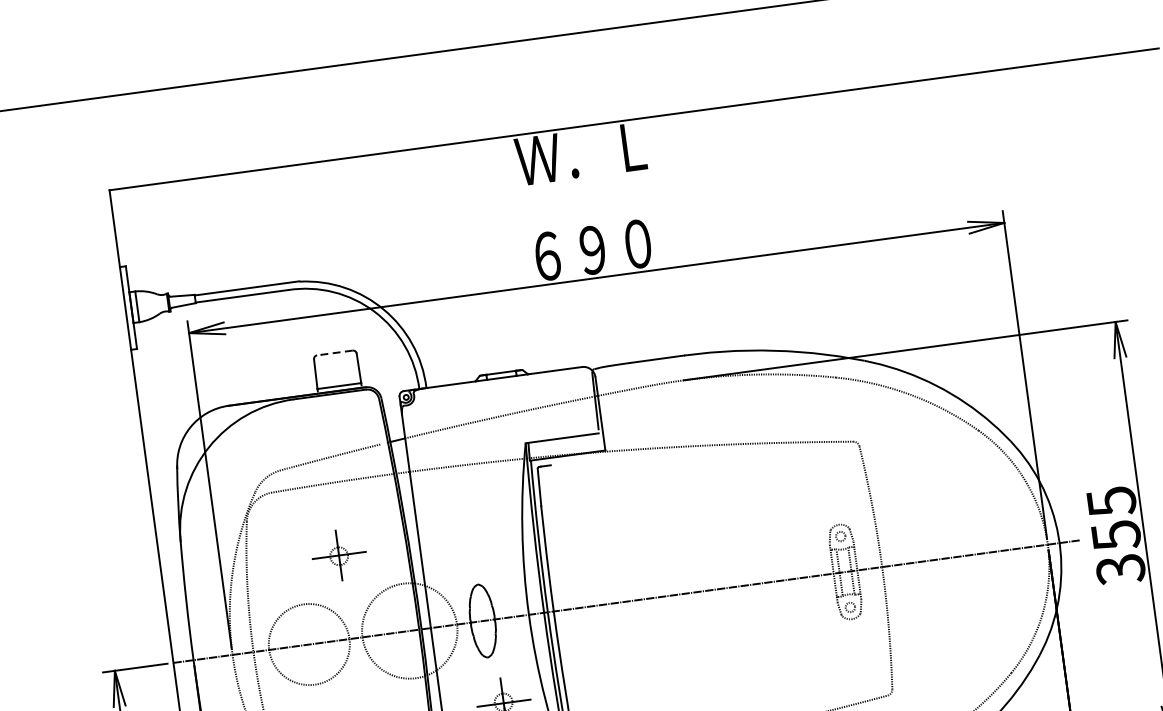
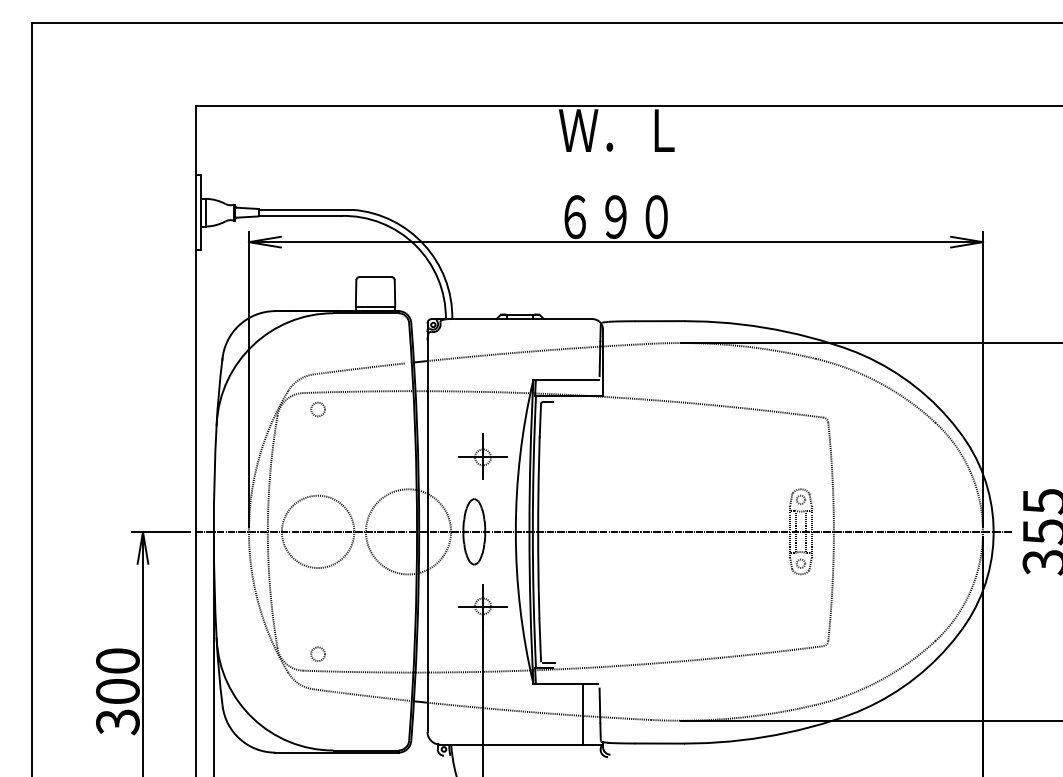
line: (334, 353) -> (375, 277), dashed -> solid
circle: (290, 508) -> (317, 409), added
part: (338, 555) -> (482, 456), moved

